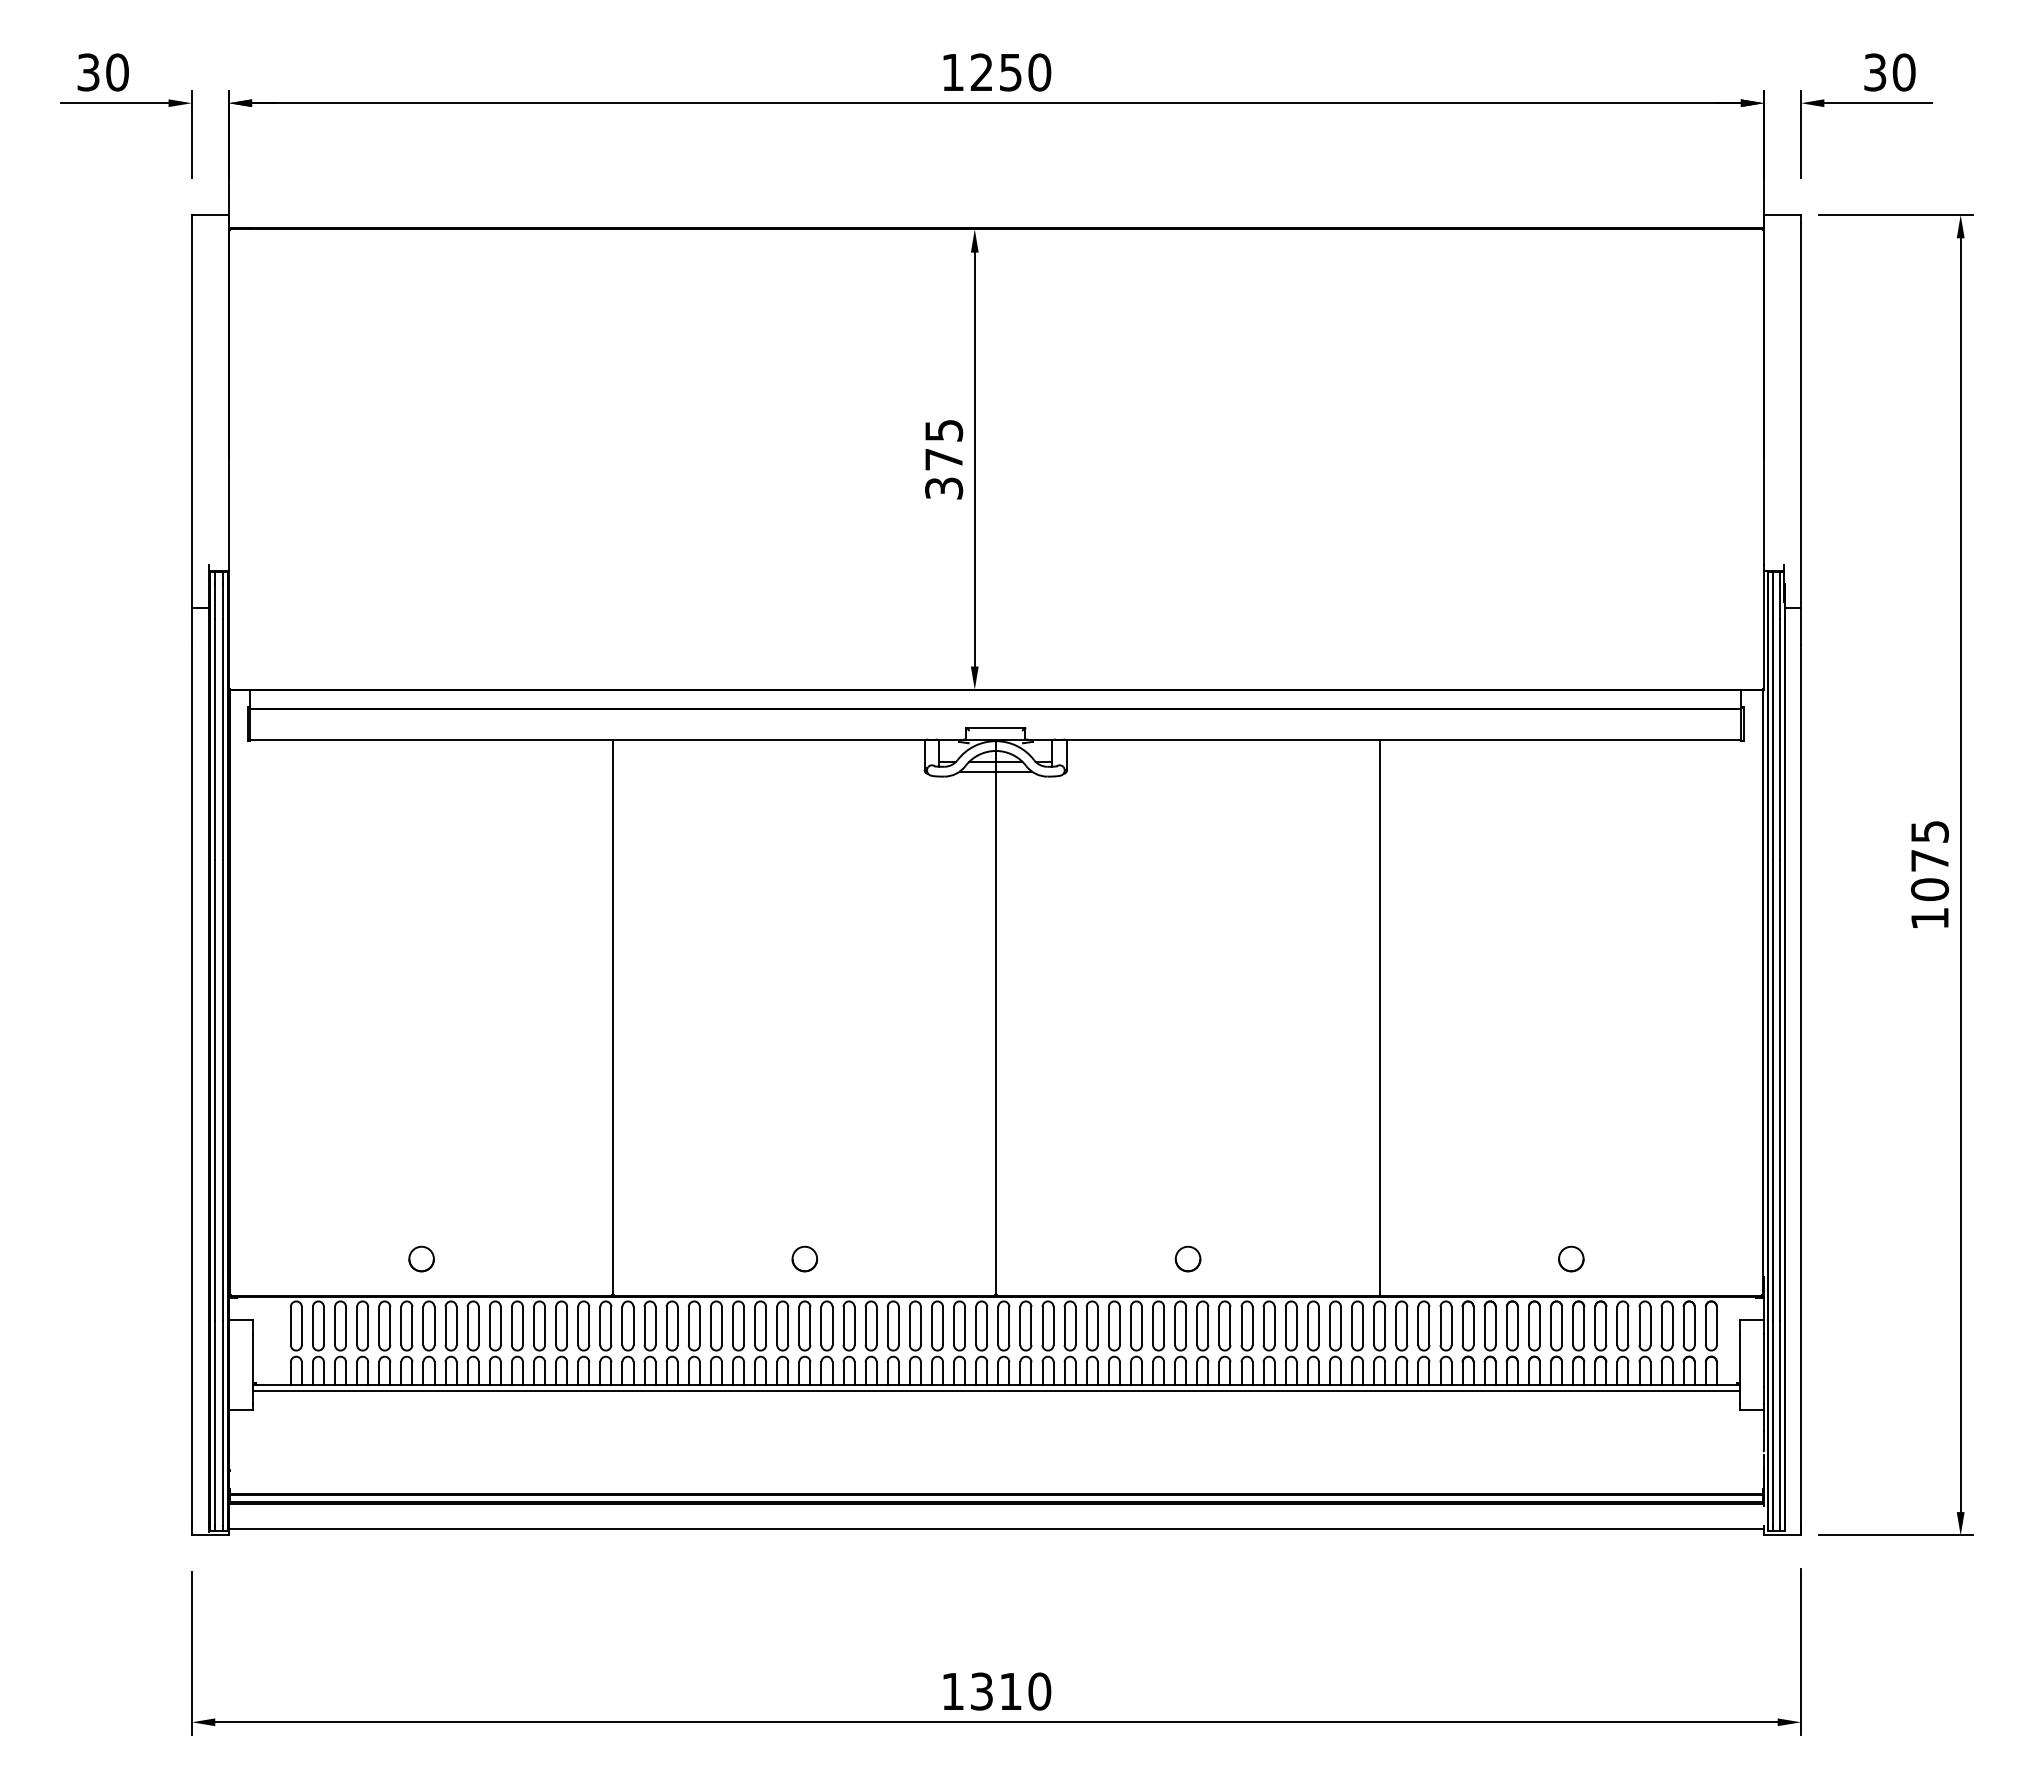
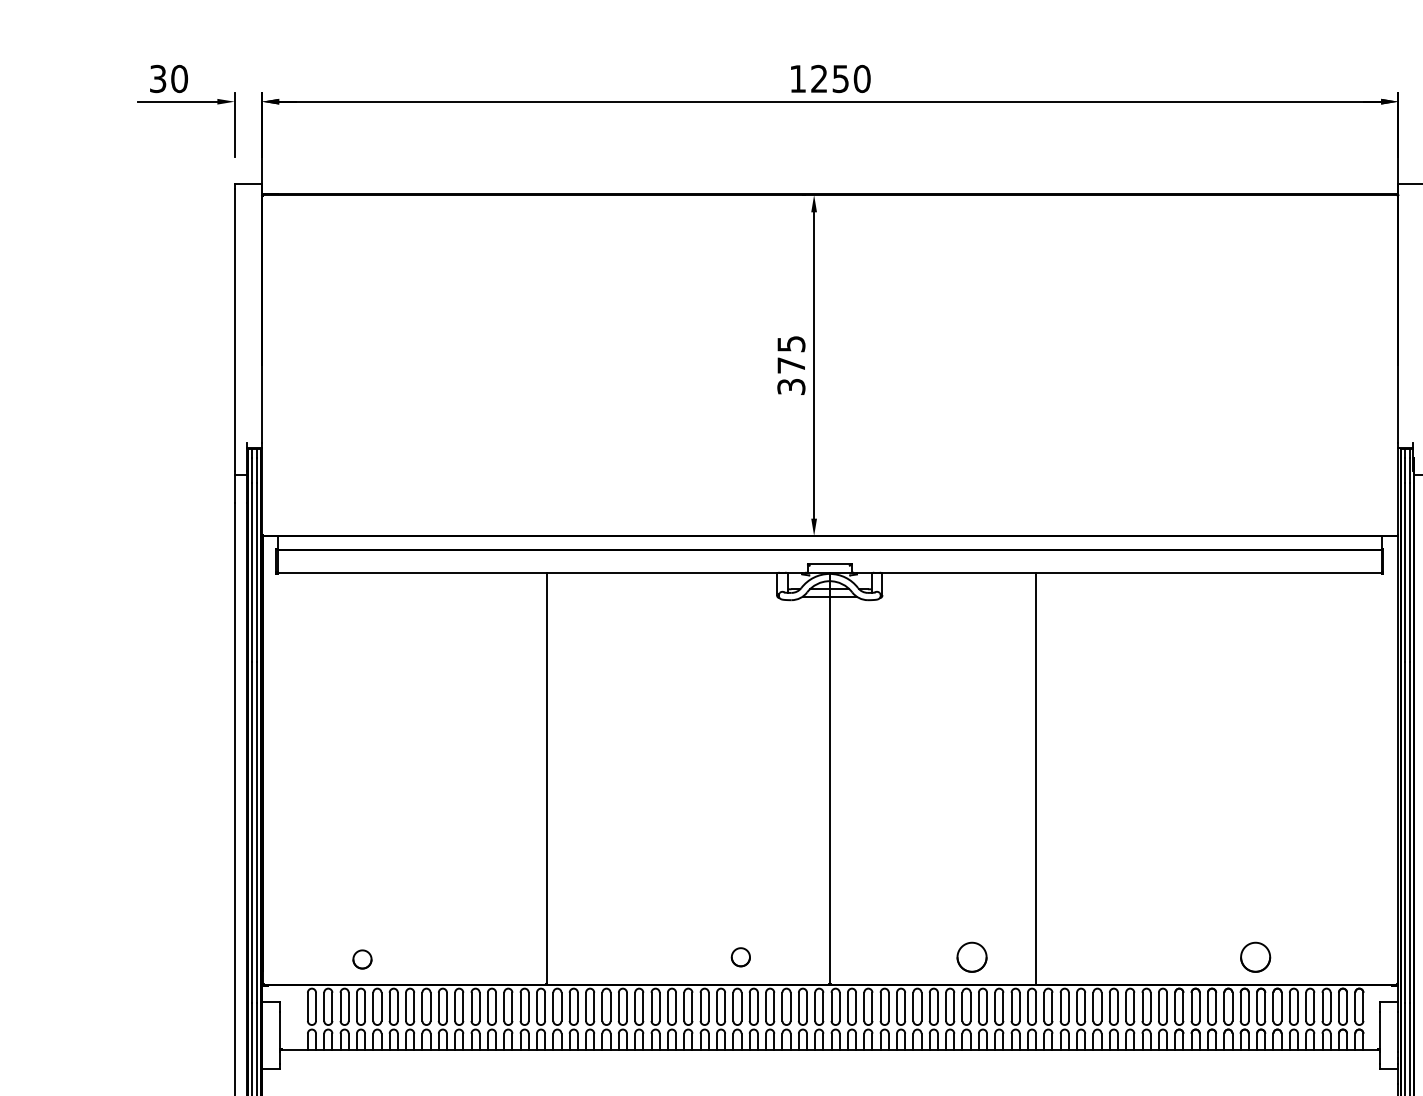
line: (1379, 1016) -> (1035, 777), moved
part: (421, 1258) -> (362, 959), moved
part: (804, 1258) -> (740, 956), moved
part: (1187, 1258) -> (971, 956), size x1.6
part: (1571, 1258) -> (1255, 956), size x1.6
line: (996, 1391) -> (830, 1055), removed

